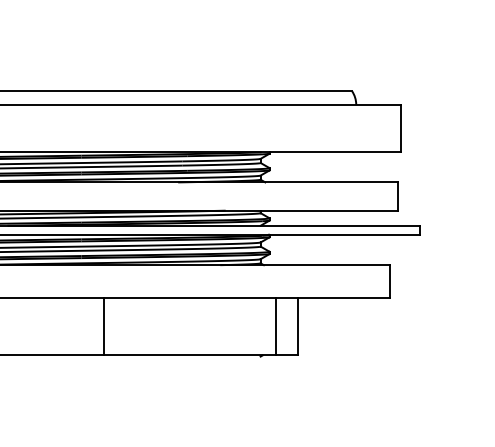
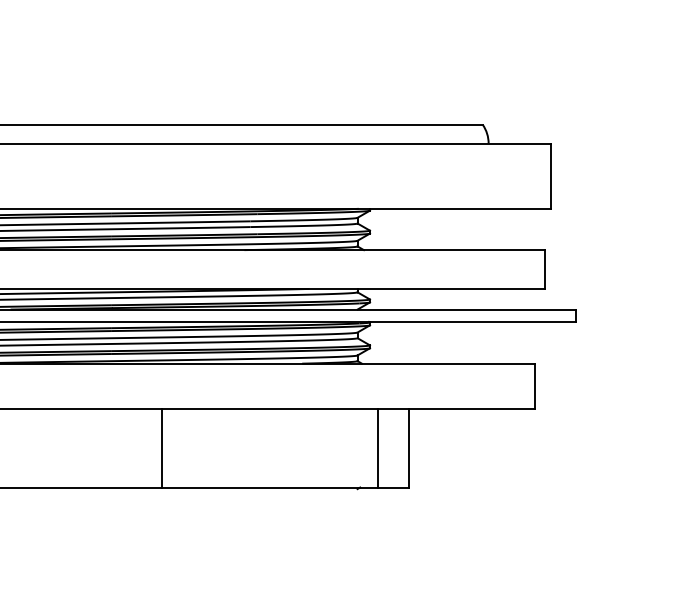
line: (104, 326) -> (162, 447), moved

